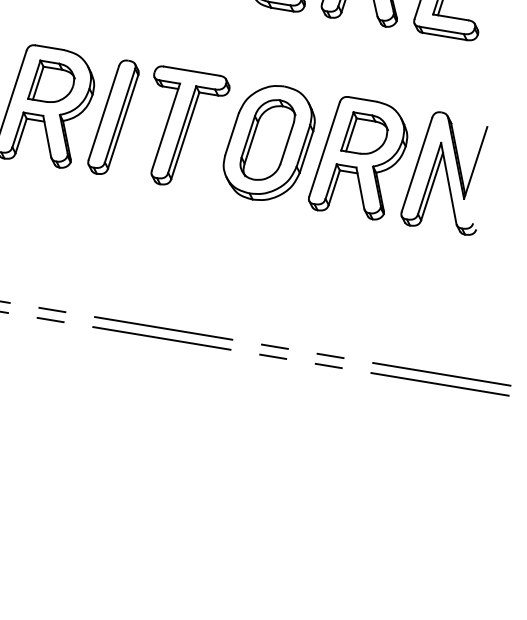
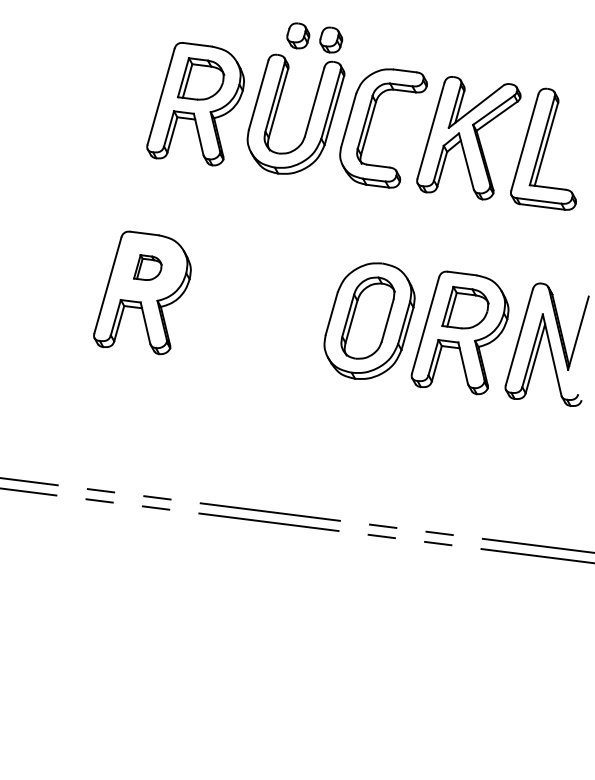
part: (51, 81) -> (147, 267), size x0.6
part: (113, 116) -> (211, 300), removed
part: (190, 126) -> (289, 307), removed

